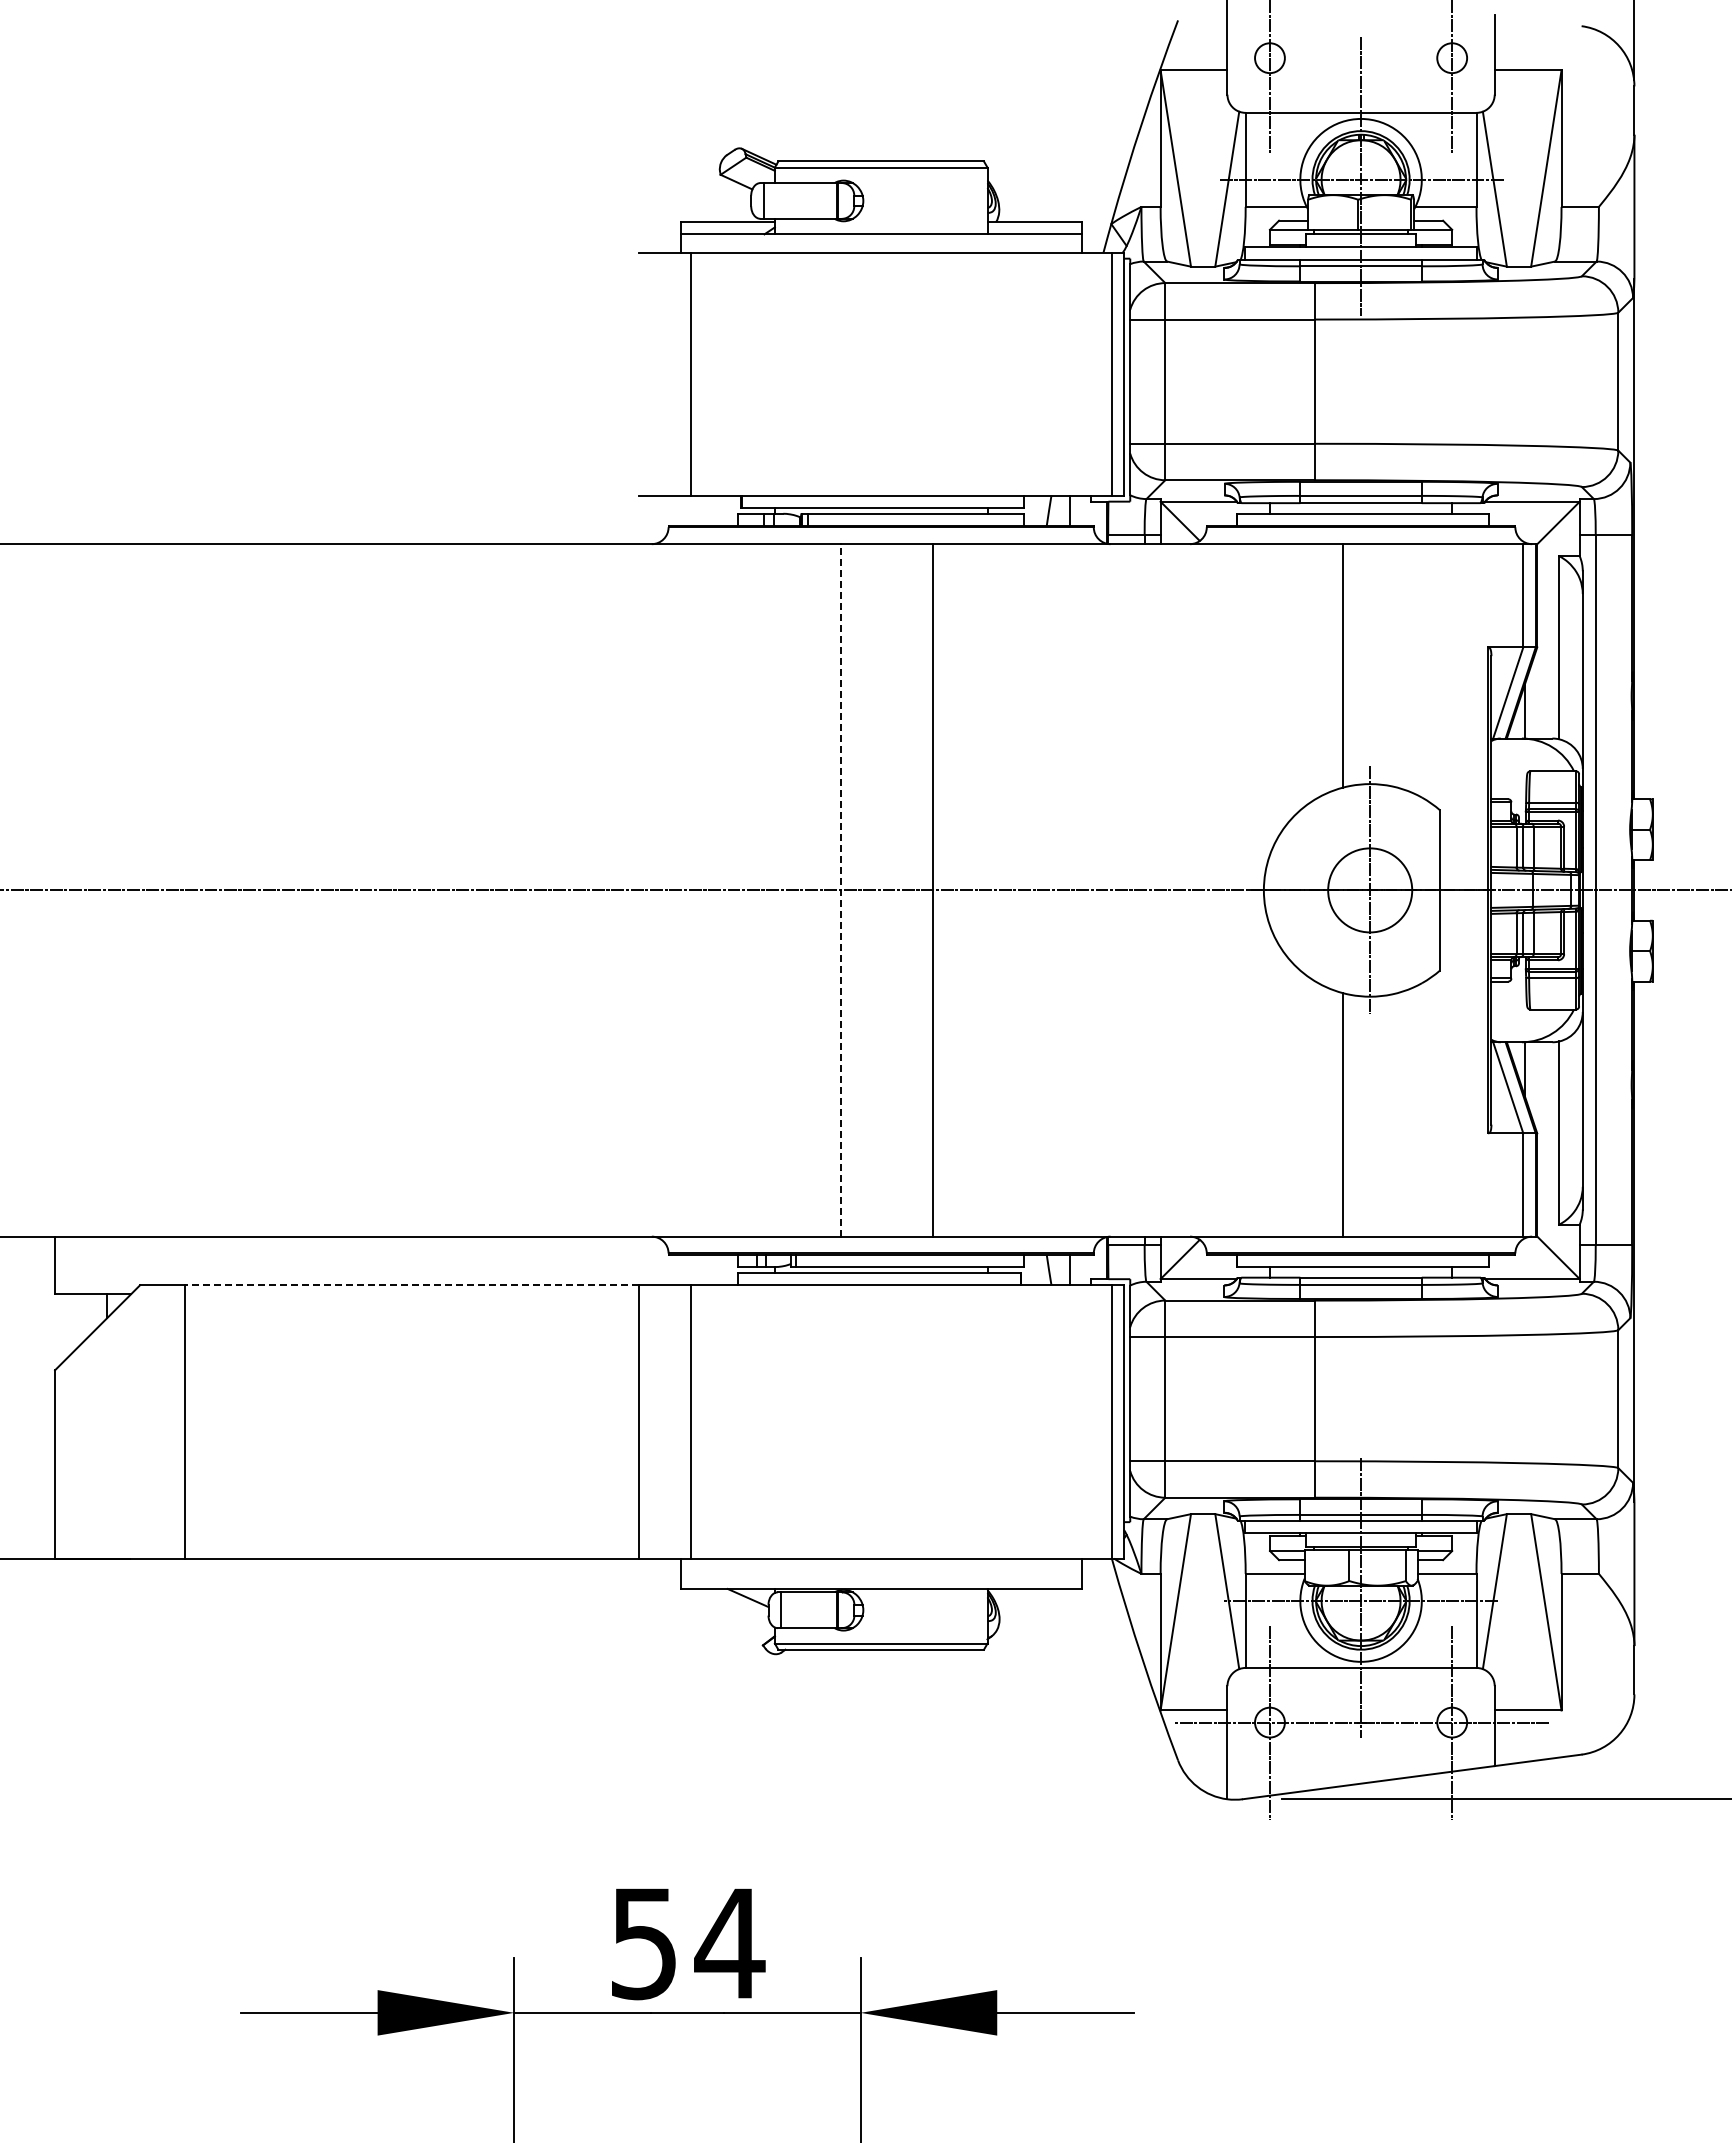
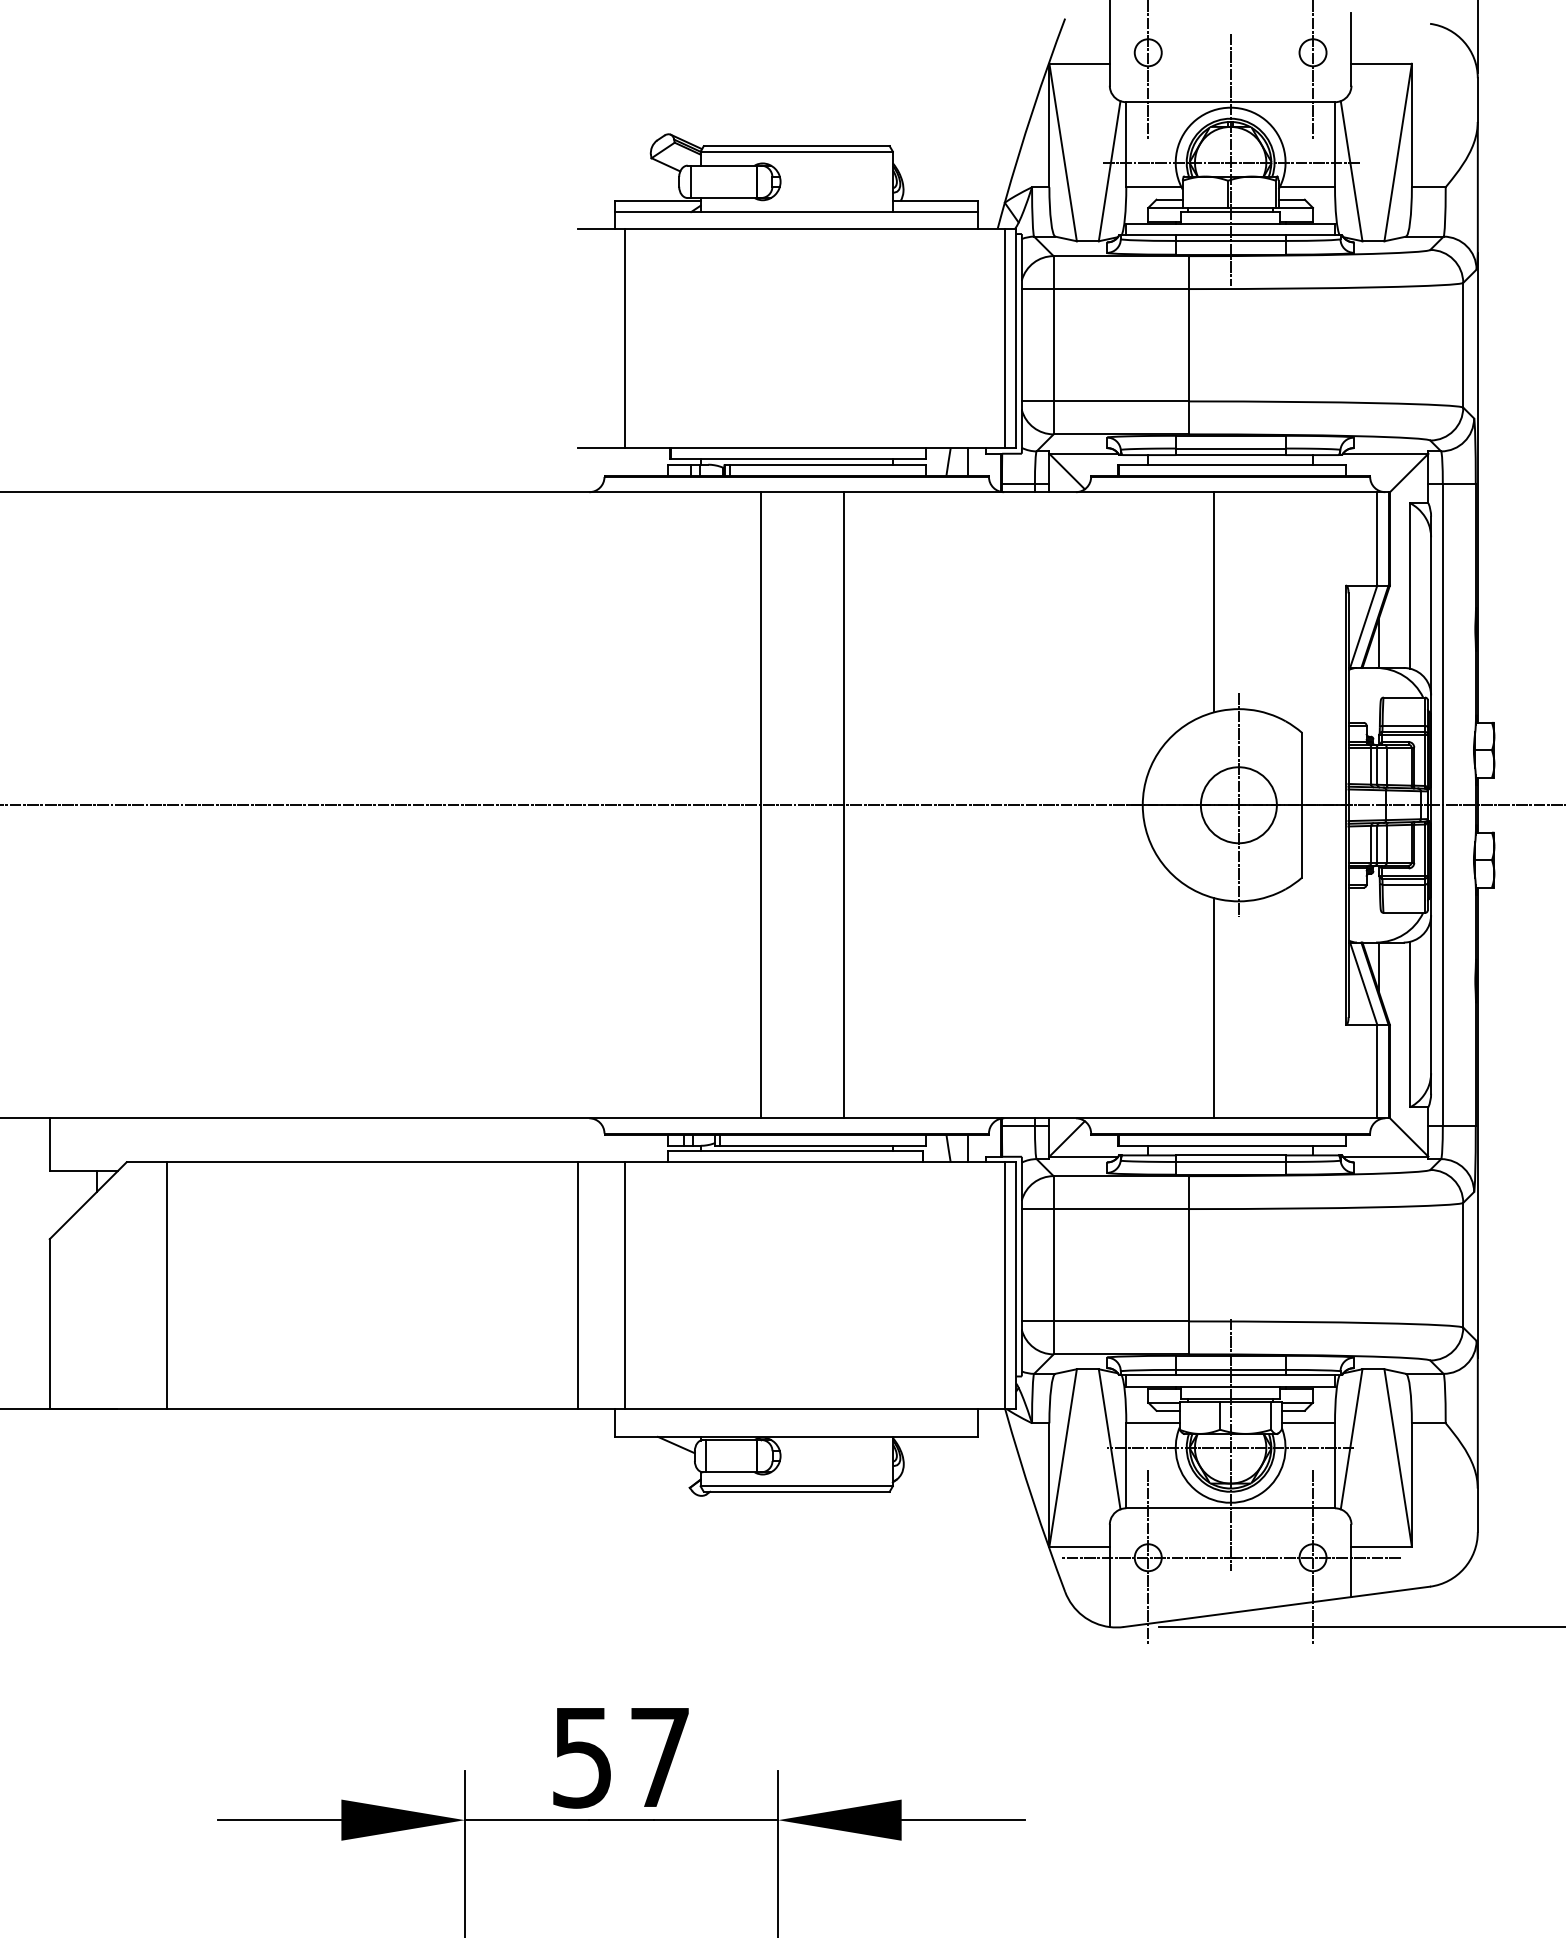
line: (841, 889) -> (760, 804), dashed -> solid
line: (411, 1285) -> (372, 1162), dashed -> solid
text: (729, 1943) -> (659, 1757), 54 -> 57

